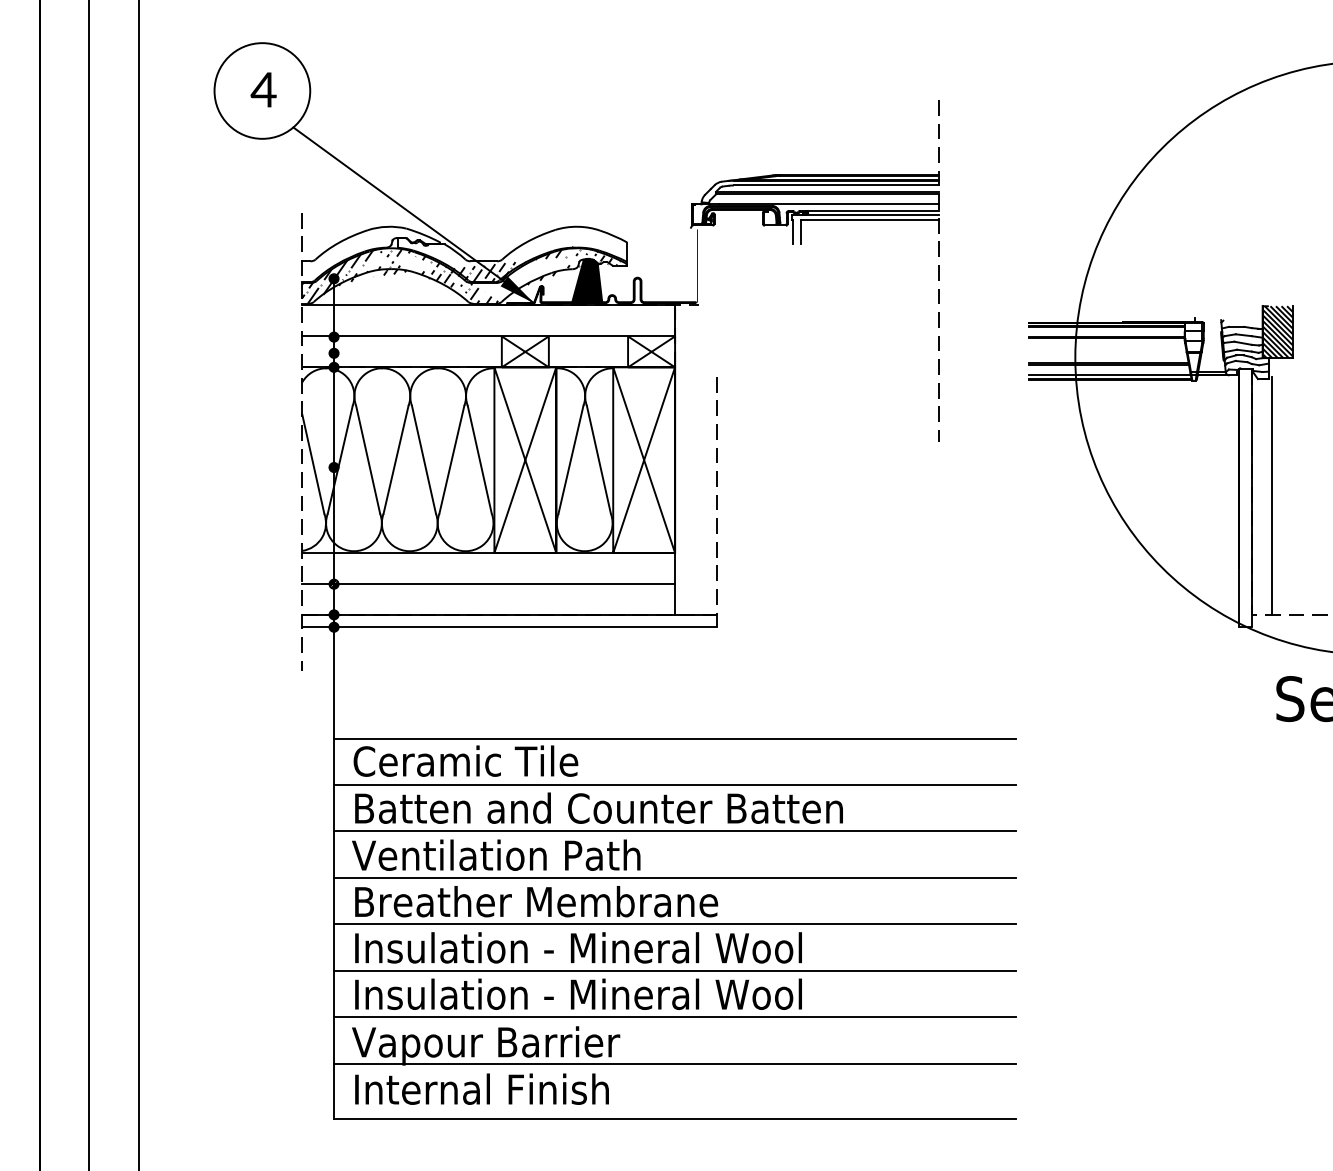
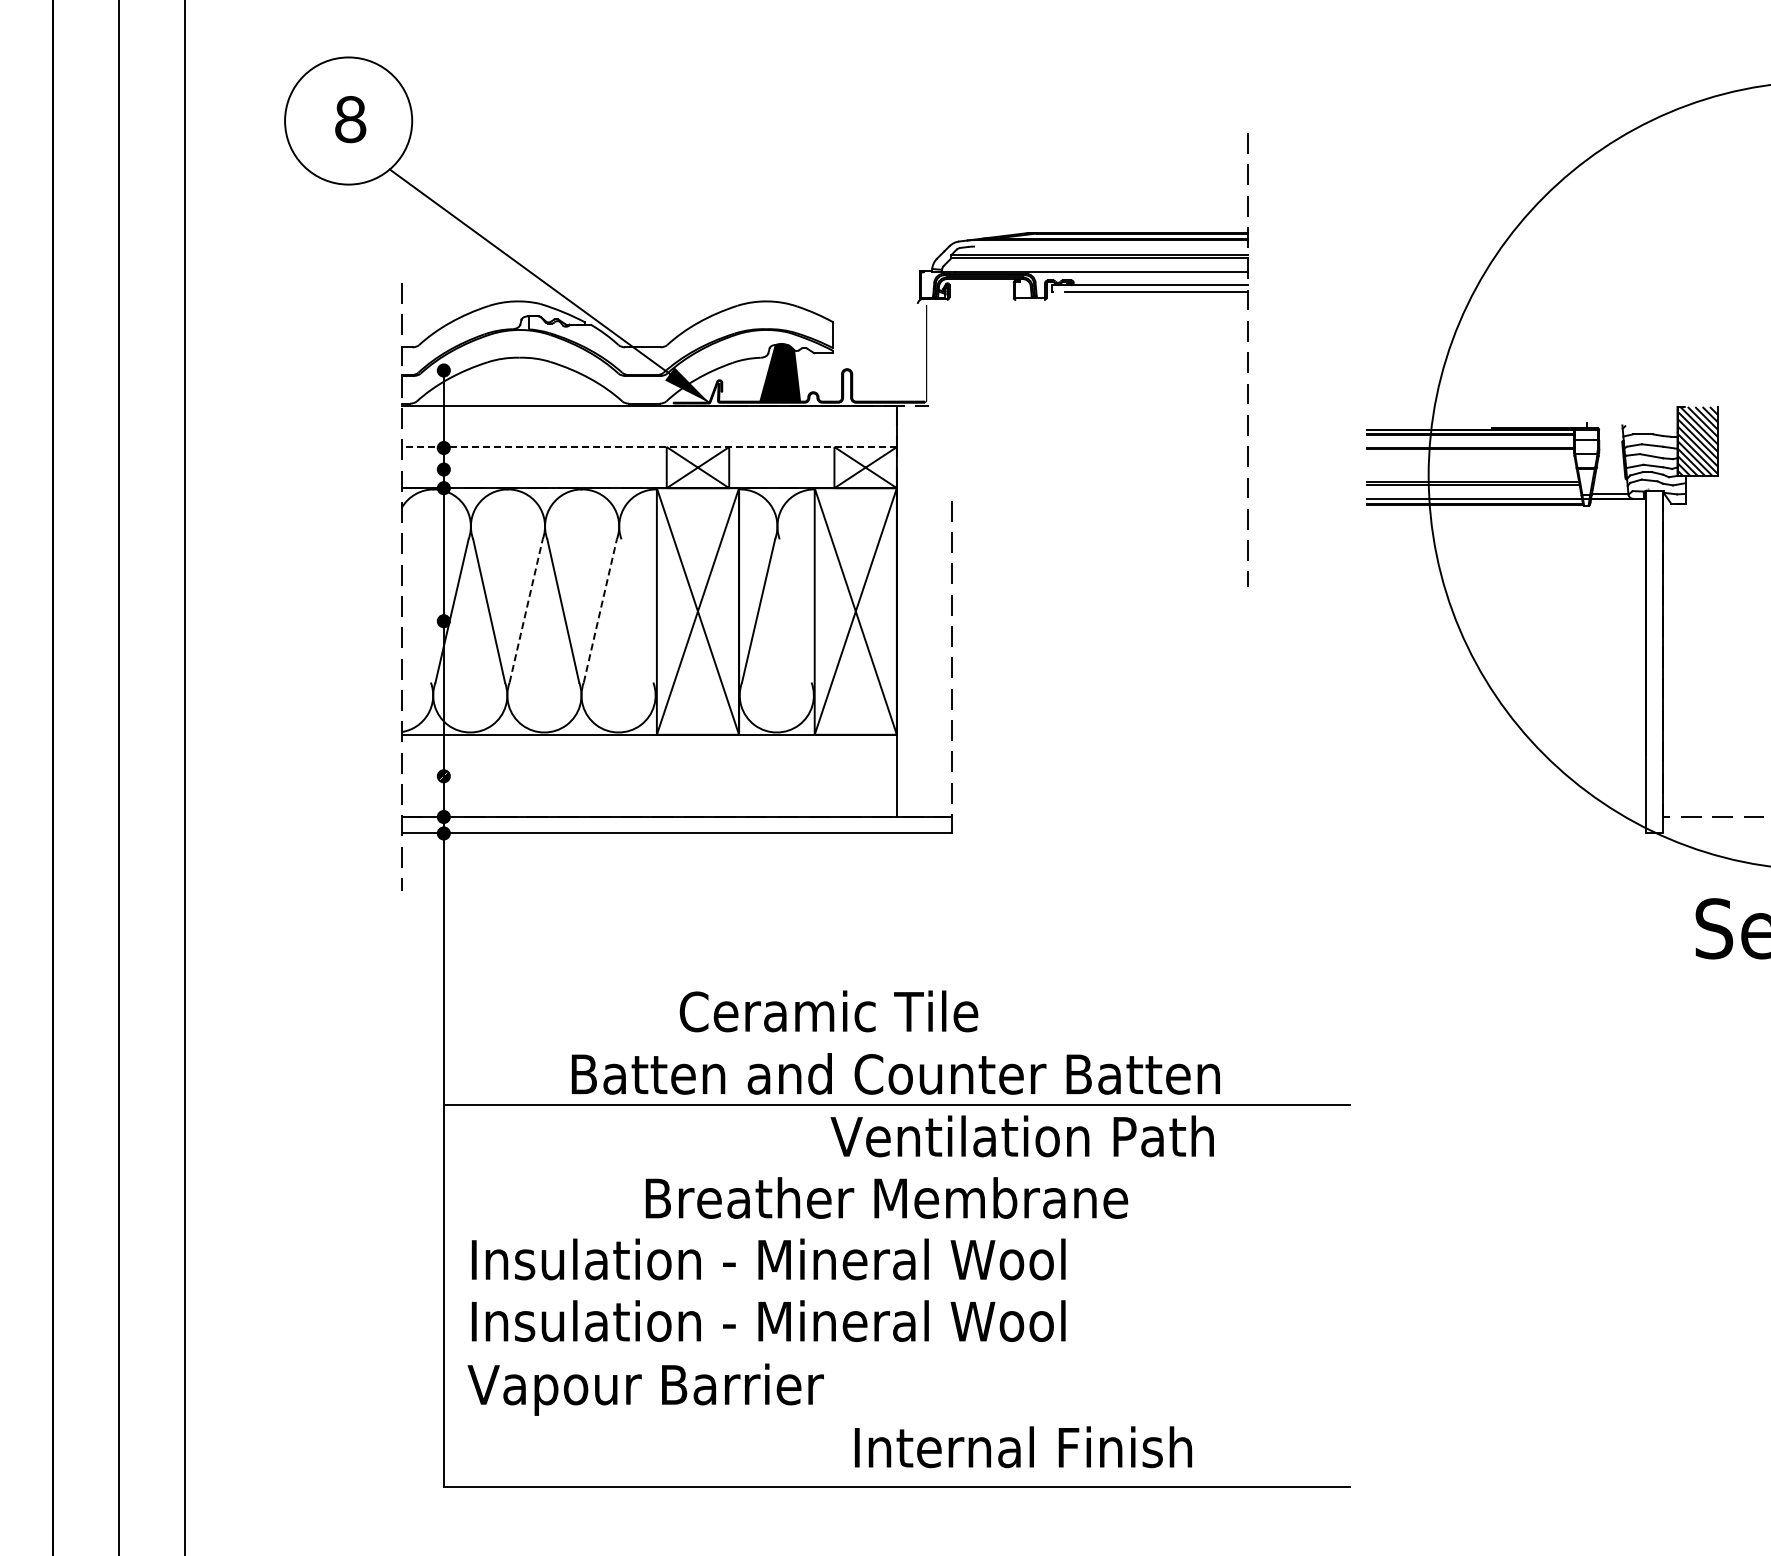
text: (263, 89) -> (349, 119), 4 -> 8
line: (835, 185) -> (1110, 246), removed
line: (872, 211) -> (1159, 280), removed
line: (792, 231) -> (1053, 307), removed
line: (801, 231) -> (1064, 307), removed
hatch: (464, 275) -> (617, 365), removed
line: (488, 336) -> (649, 447), solid -> dashed
line: (396, 459) -> (526, 610), solid -> dashed
line: (451, 459) -> (600, 610), solid -> dashed
line: (479, 459) -> (637, 610), removed
line: (598, 459) -> (795, 610), removed
line: (312, 463) -> (415, 616), removed
line: (1272, 496) -> (1690, 659), removed
line: (488, 583) -> (648, 775), removed
line: (674, 738) -> (896, 981), removed
text: (465, 761) -> (828, 1011), moved
line: (674, 785) -> (896, 1043), removed
text: (598, 807) -> (895, 1073), moved
text: (495, 855) -> (1021, 1136), moved
line: (674, 877) -> (896, 1166), removed
text: (536, 901) -> (886, 1197), moved
line: (674, 924) -> (896, 1228), removed
line: (674, 970) -> (896, 1289), removed
line: (674, 1017) -> (896, 1351), removed
line: (674, 1063) -> (896, 1413), removed
text: (482, 1089) -> (1023, 1447), moved

